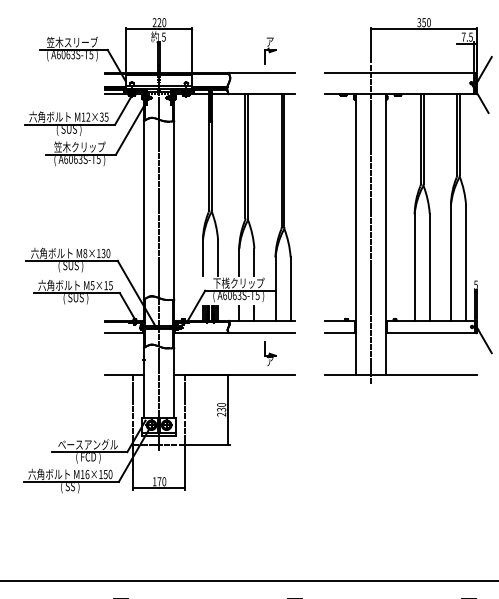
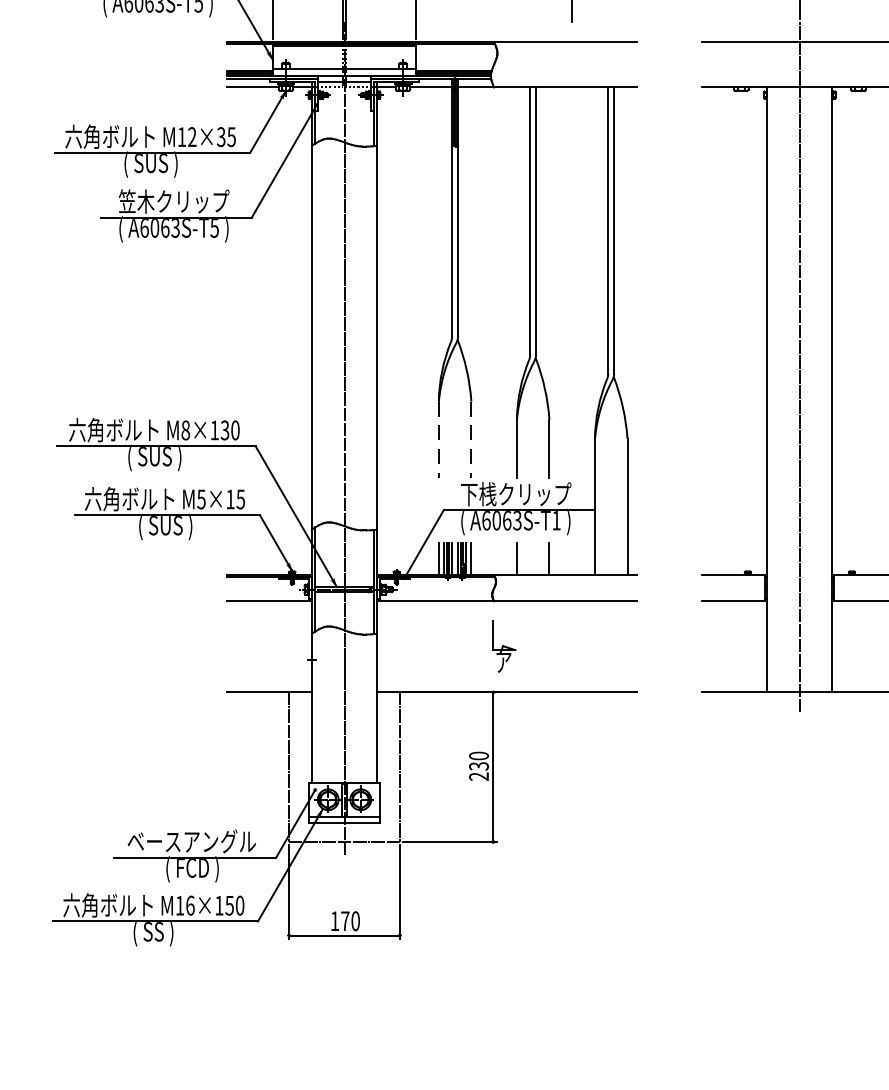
line: (202, 257) -> (437, 438), solid -> dashed
line: (218, 257) -> (472, 438), solid -> dashed
text: (257, 296) -> (556, 522), A6063S-T5 -> A6063S-T1
part: (270, 353) -> (504, 645), moved

